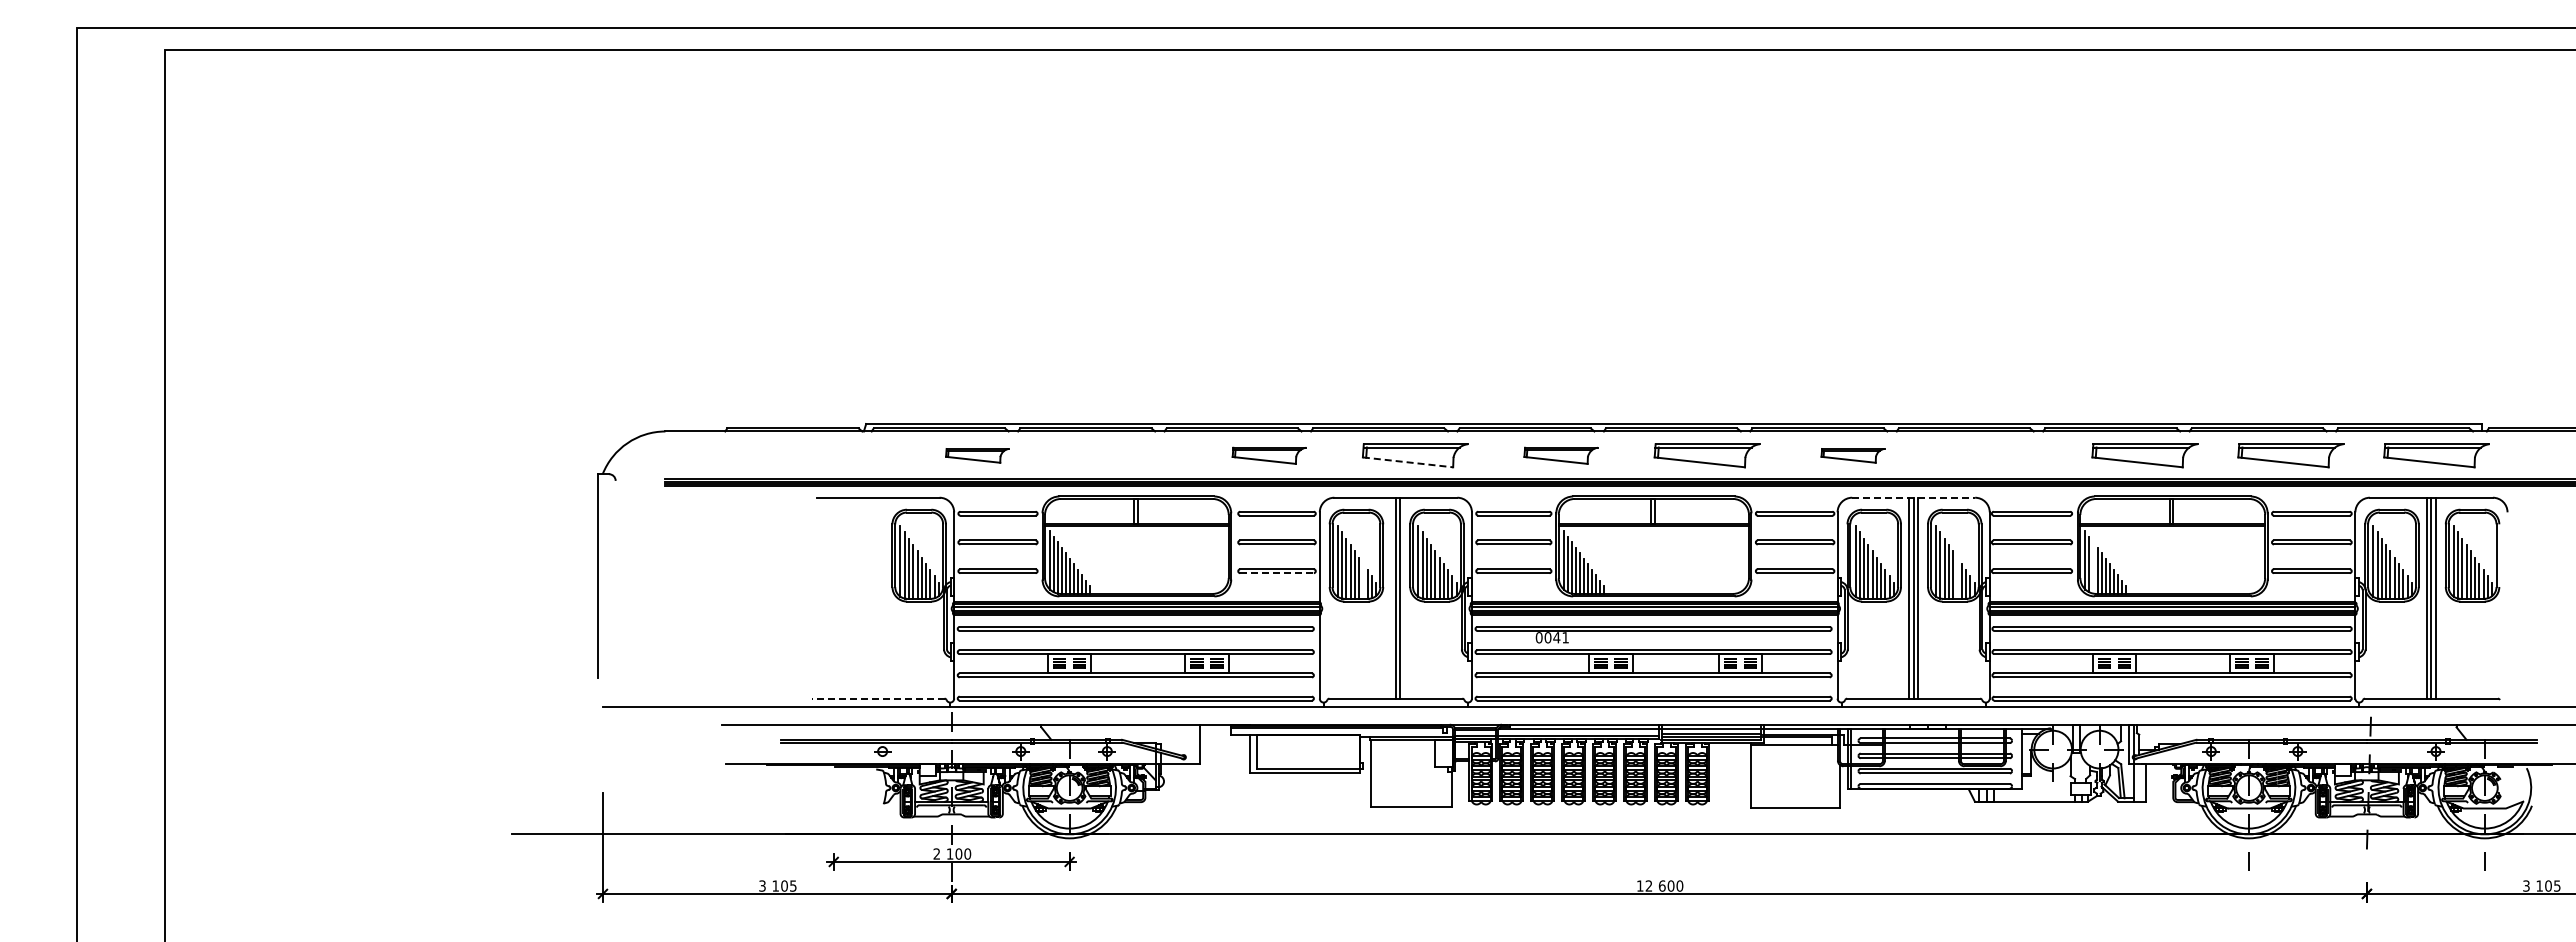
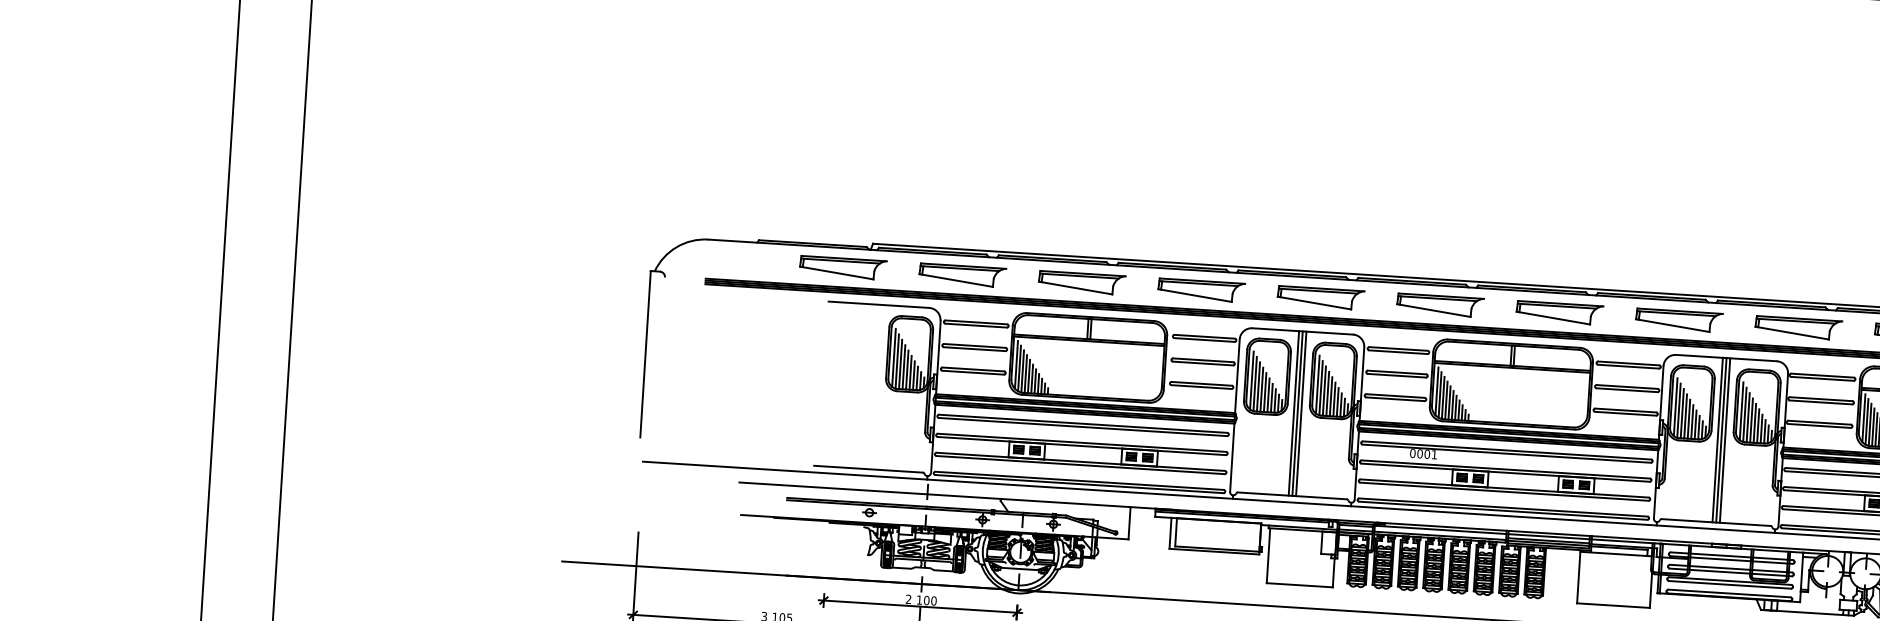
part: (831, 455) -> (842, 267), added
part: (977, 455) -> (962, 275), size x1.67
part: (1123, 455) -> (1081, 282), added
part: (1269, 455) -> (1201, 290), size x1.43
part: (1560, 455) -> (1439, 305), size x1.43
part: (1852, 455) -> (1678, 320), size x1.67
part: (1998, 455) -> (1798, 327), added
line: (1408, 462) -> (1314, 303), dashed -> solid
line: (1914, 497) -> (1727, 357), dashed -> solid
line: (2093, 567) -> (1870, 424), added
line: (1277, 573) -> (1201, 387), dashed -> solid
line: (1957, 577) -> (1758, 425), added
line: (1363, 580) -> (1271, 397), added
line: (1391, 597) -> (1294, 412), added
text: (1556, 637) -> (1427, 454), 0041 -> 0001
line: (878, 698) -> (868, 469), dashed -> solid

